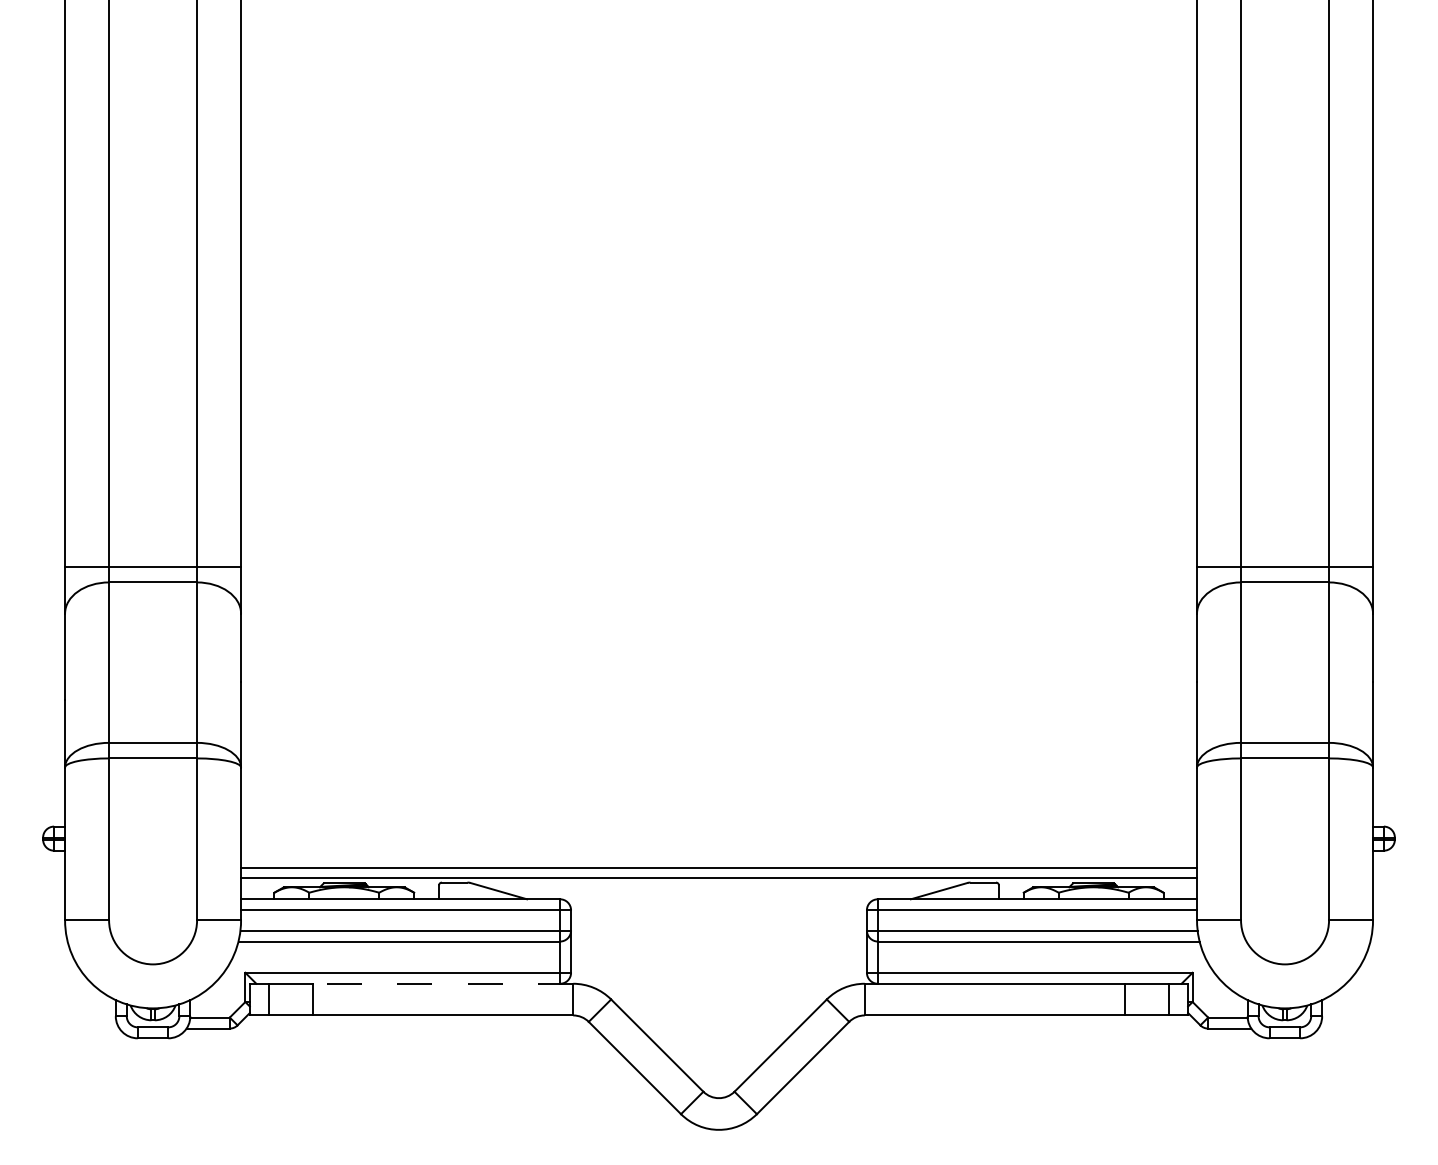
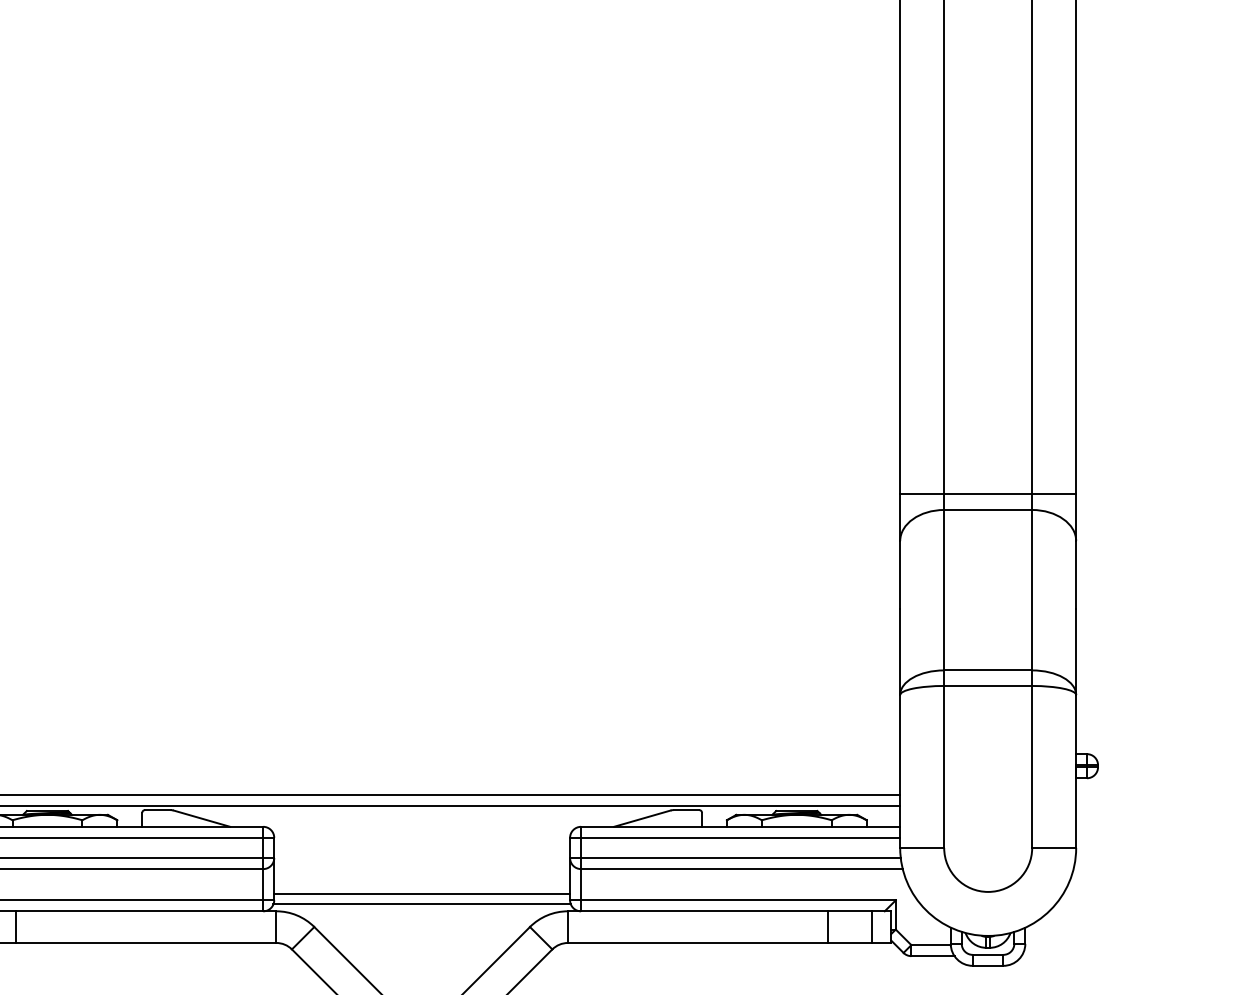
line: (718, 966) -> (421, 894), added
line: (718, 976) -> (421, 904), added
line: (442, 983) -> (145, 911), dashed -> solid

